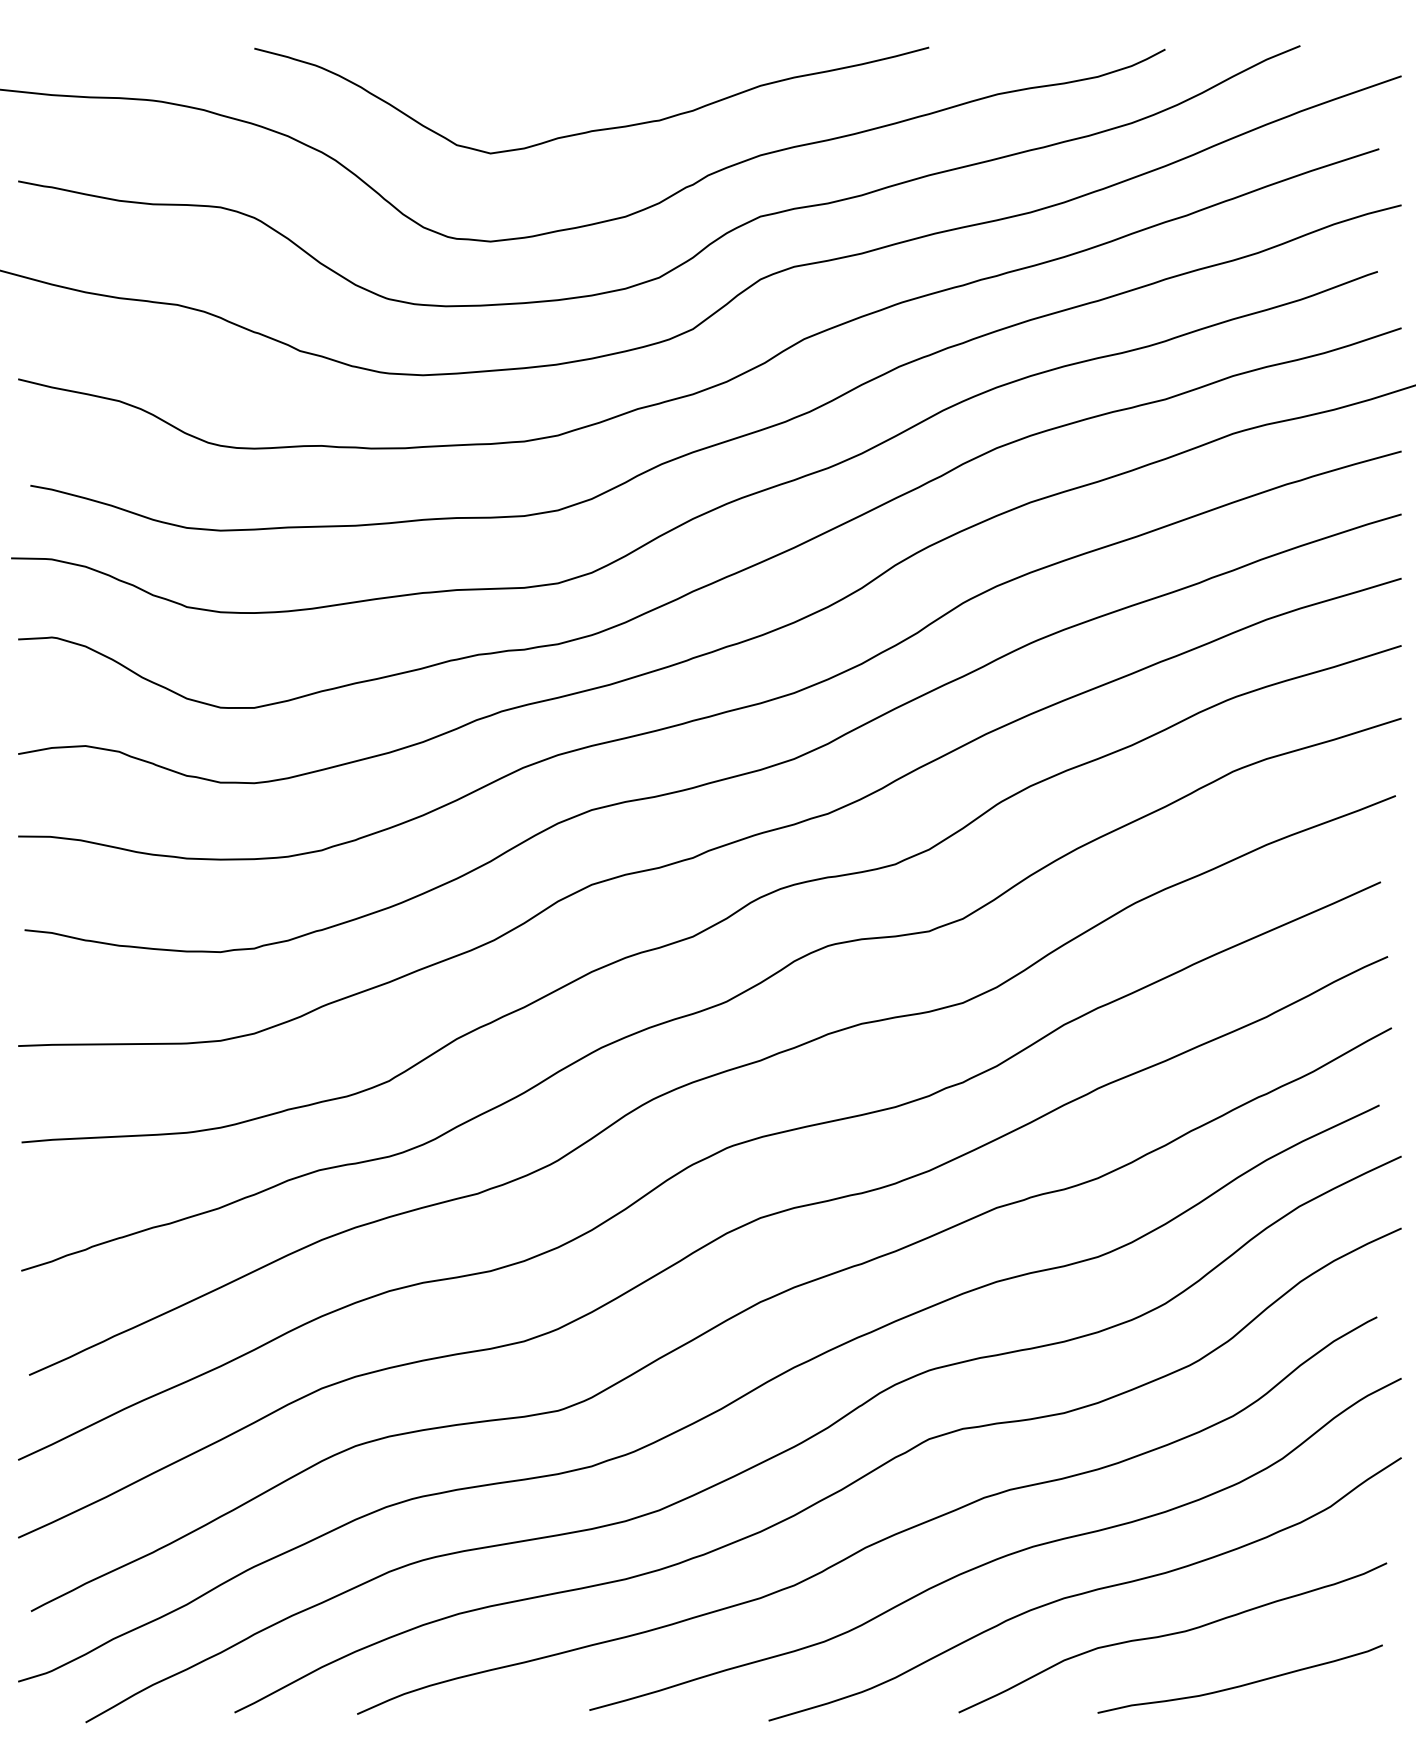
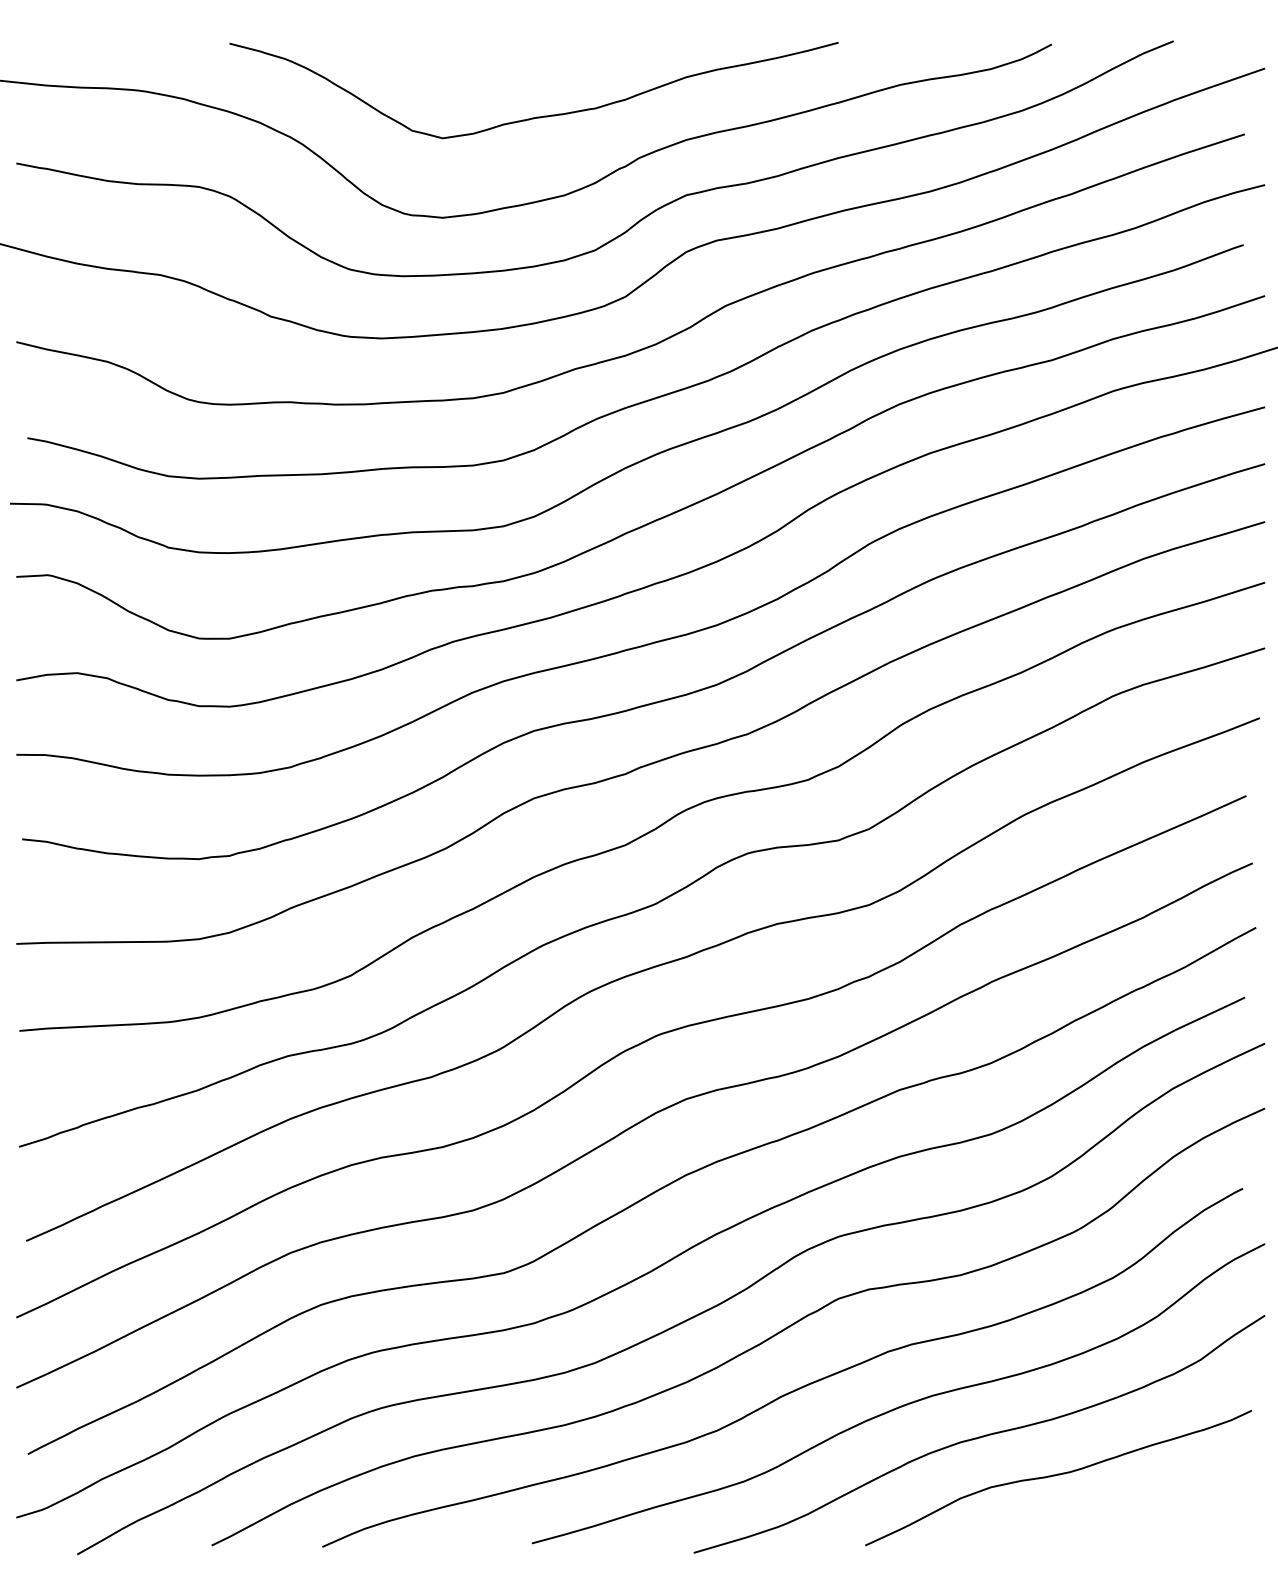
curve: (1242, 1684) -> (1121, 1520), removed

